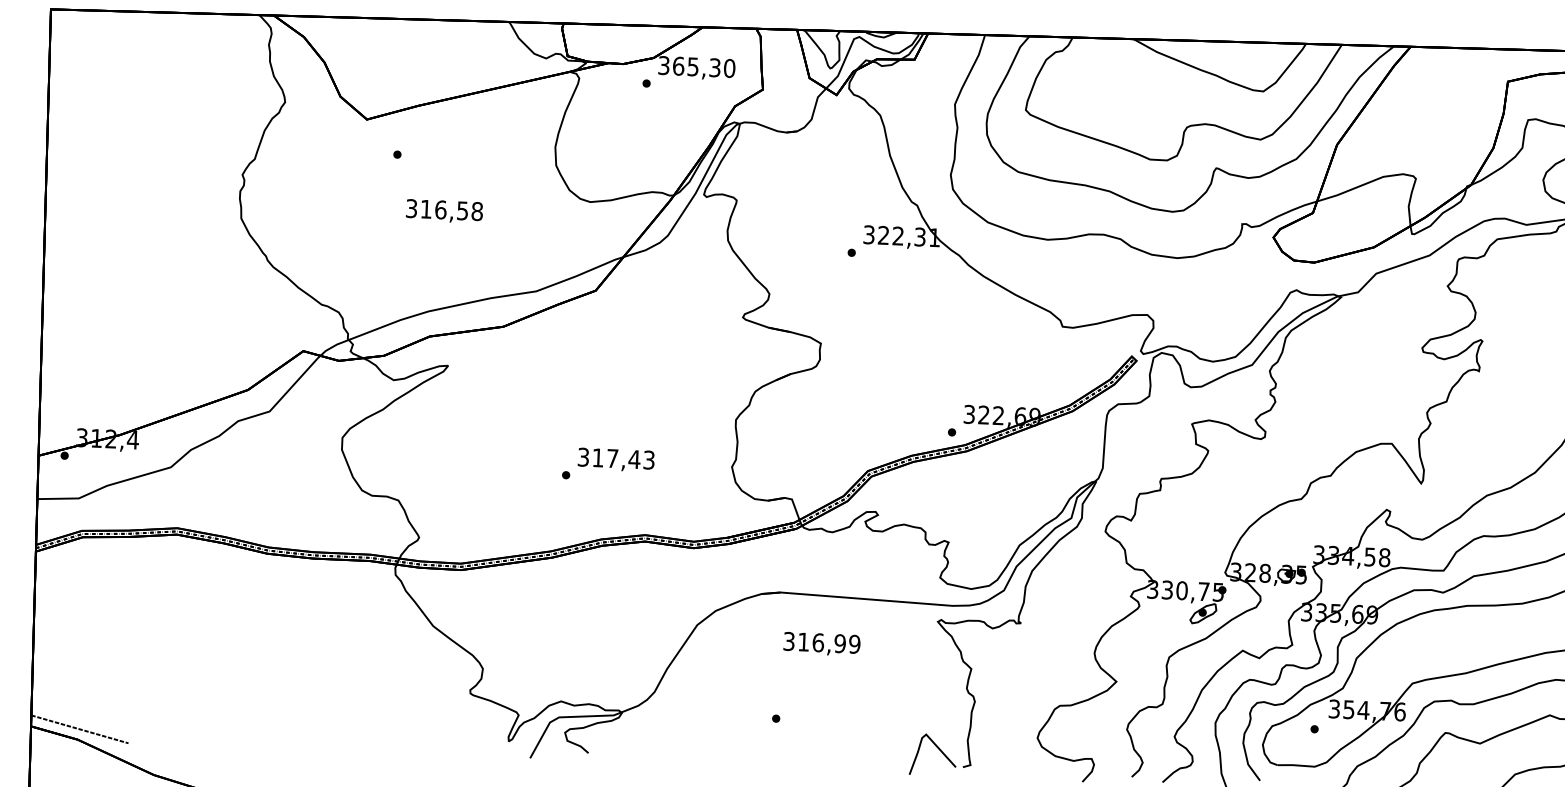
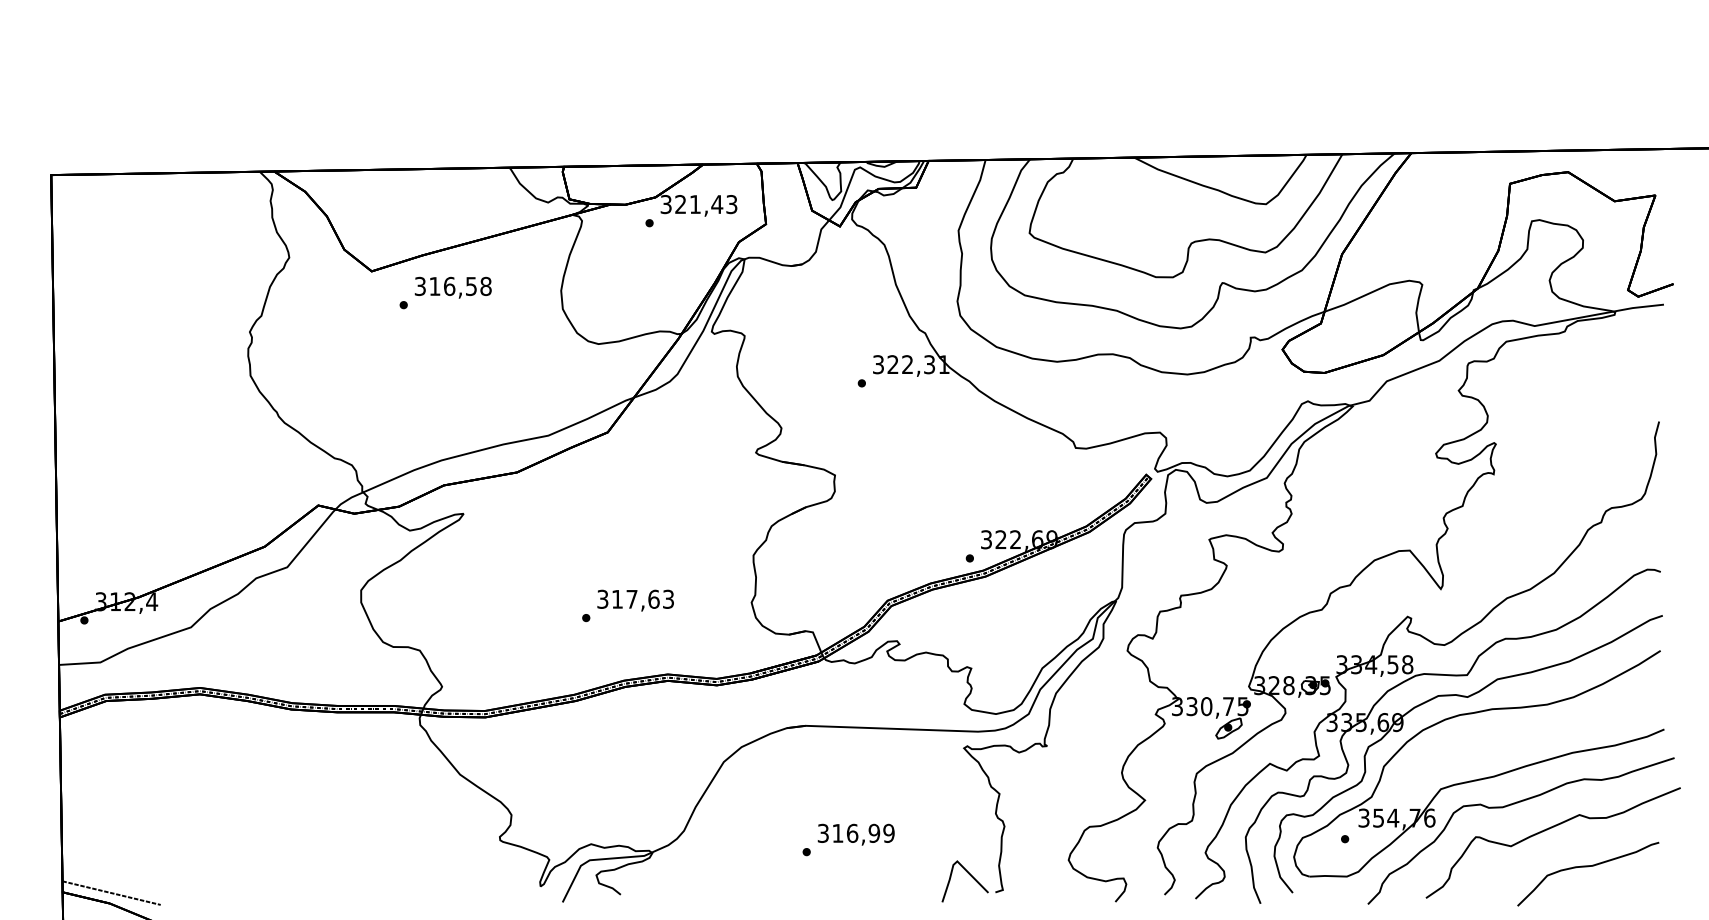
text: (704, 67) -> (706, 204), 365,30 -> 321,43
text: (443, 211) -> (452, 287), moved
text: (634, 458) -> (653, 598), 317,43 -> 317,63
text: (821, 643) -> (855, 834), moved

